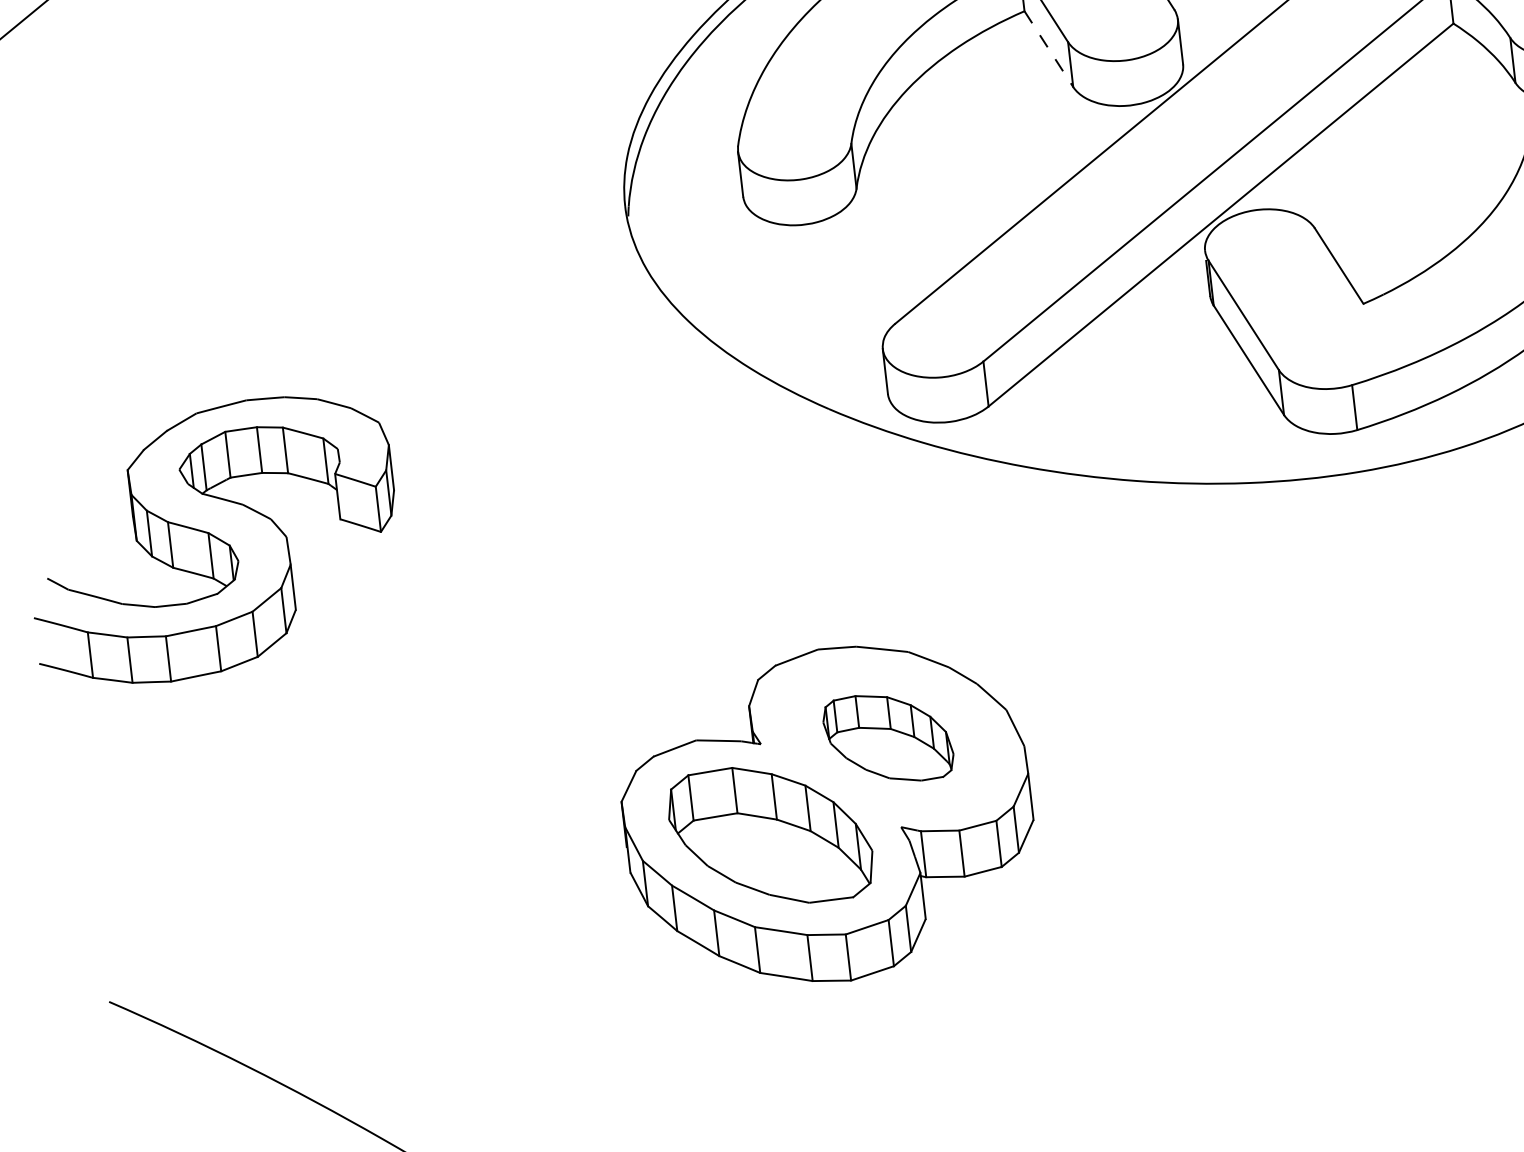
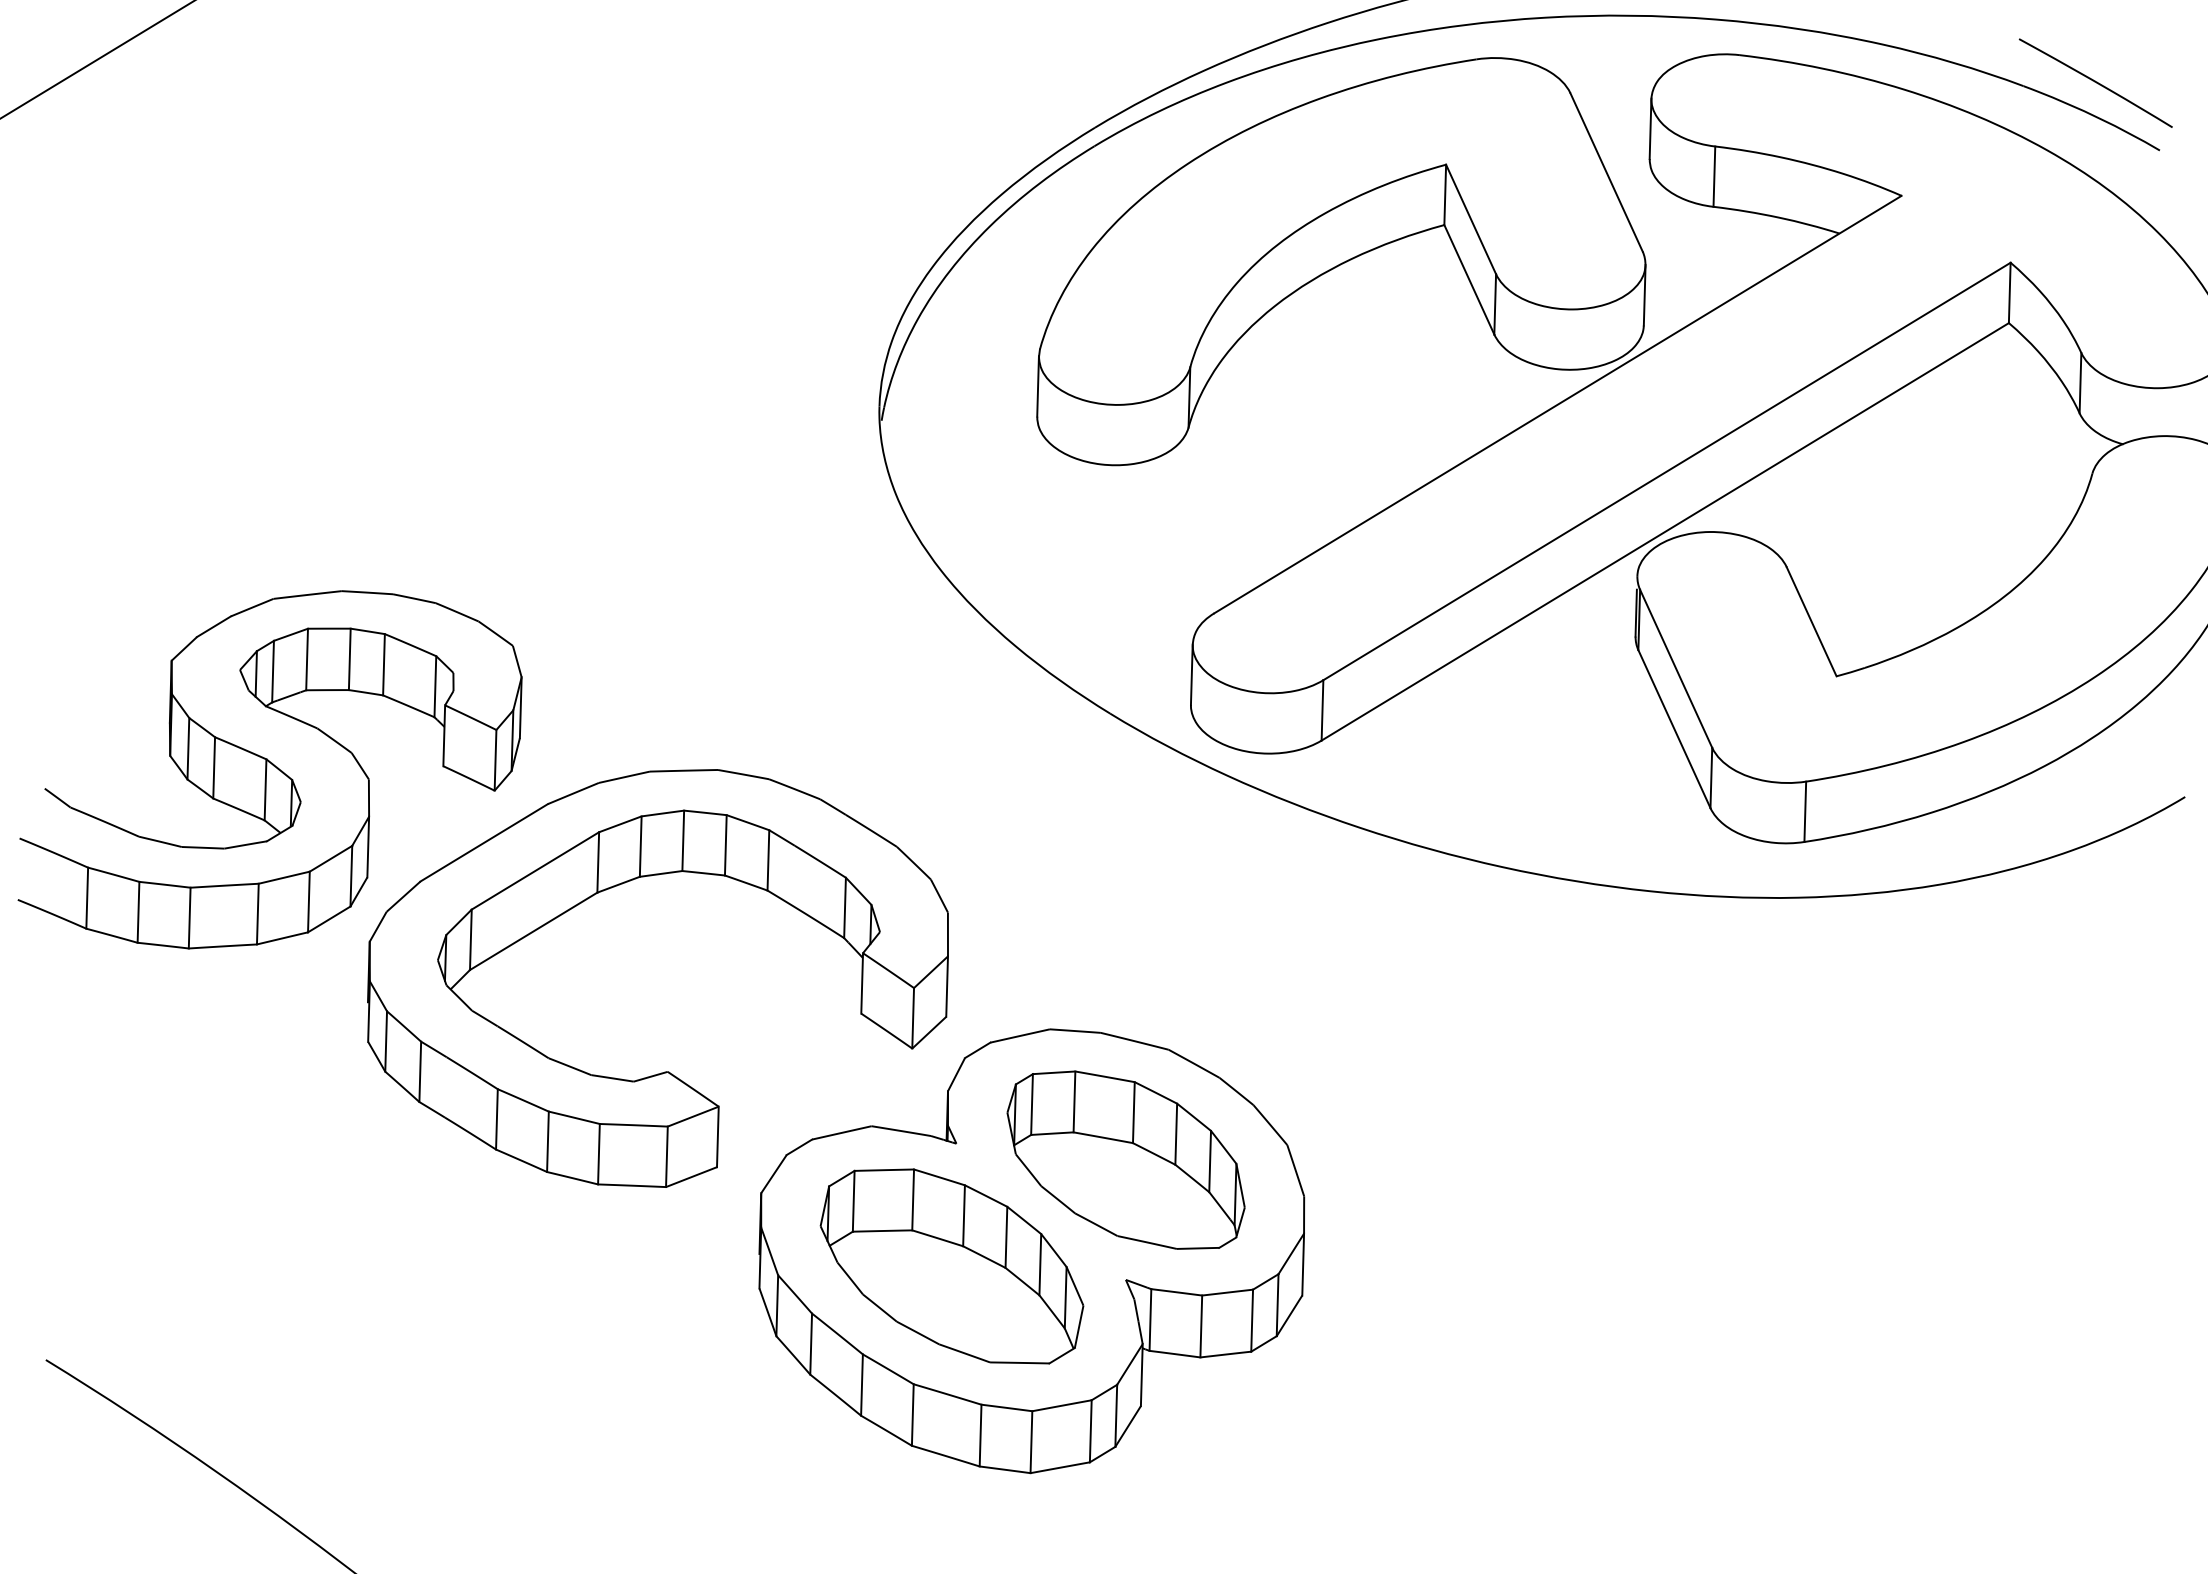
line: (1049, 49) -> (1469, 280), dashed -> solid
part: (536, 721) -> (664, 1071), added
part: (887, 737) -> (1125, 1159), size x1.43

